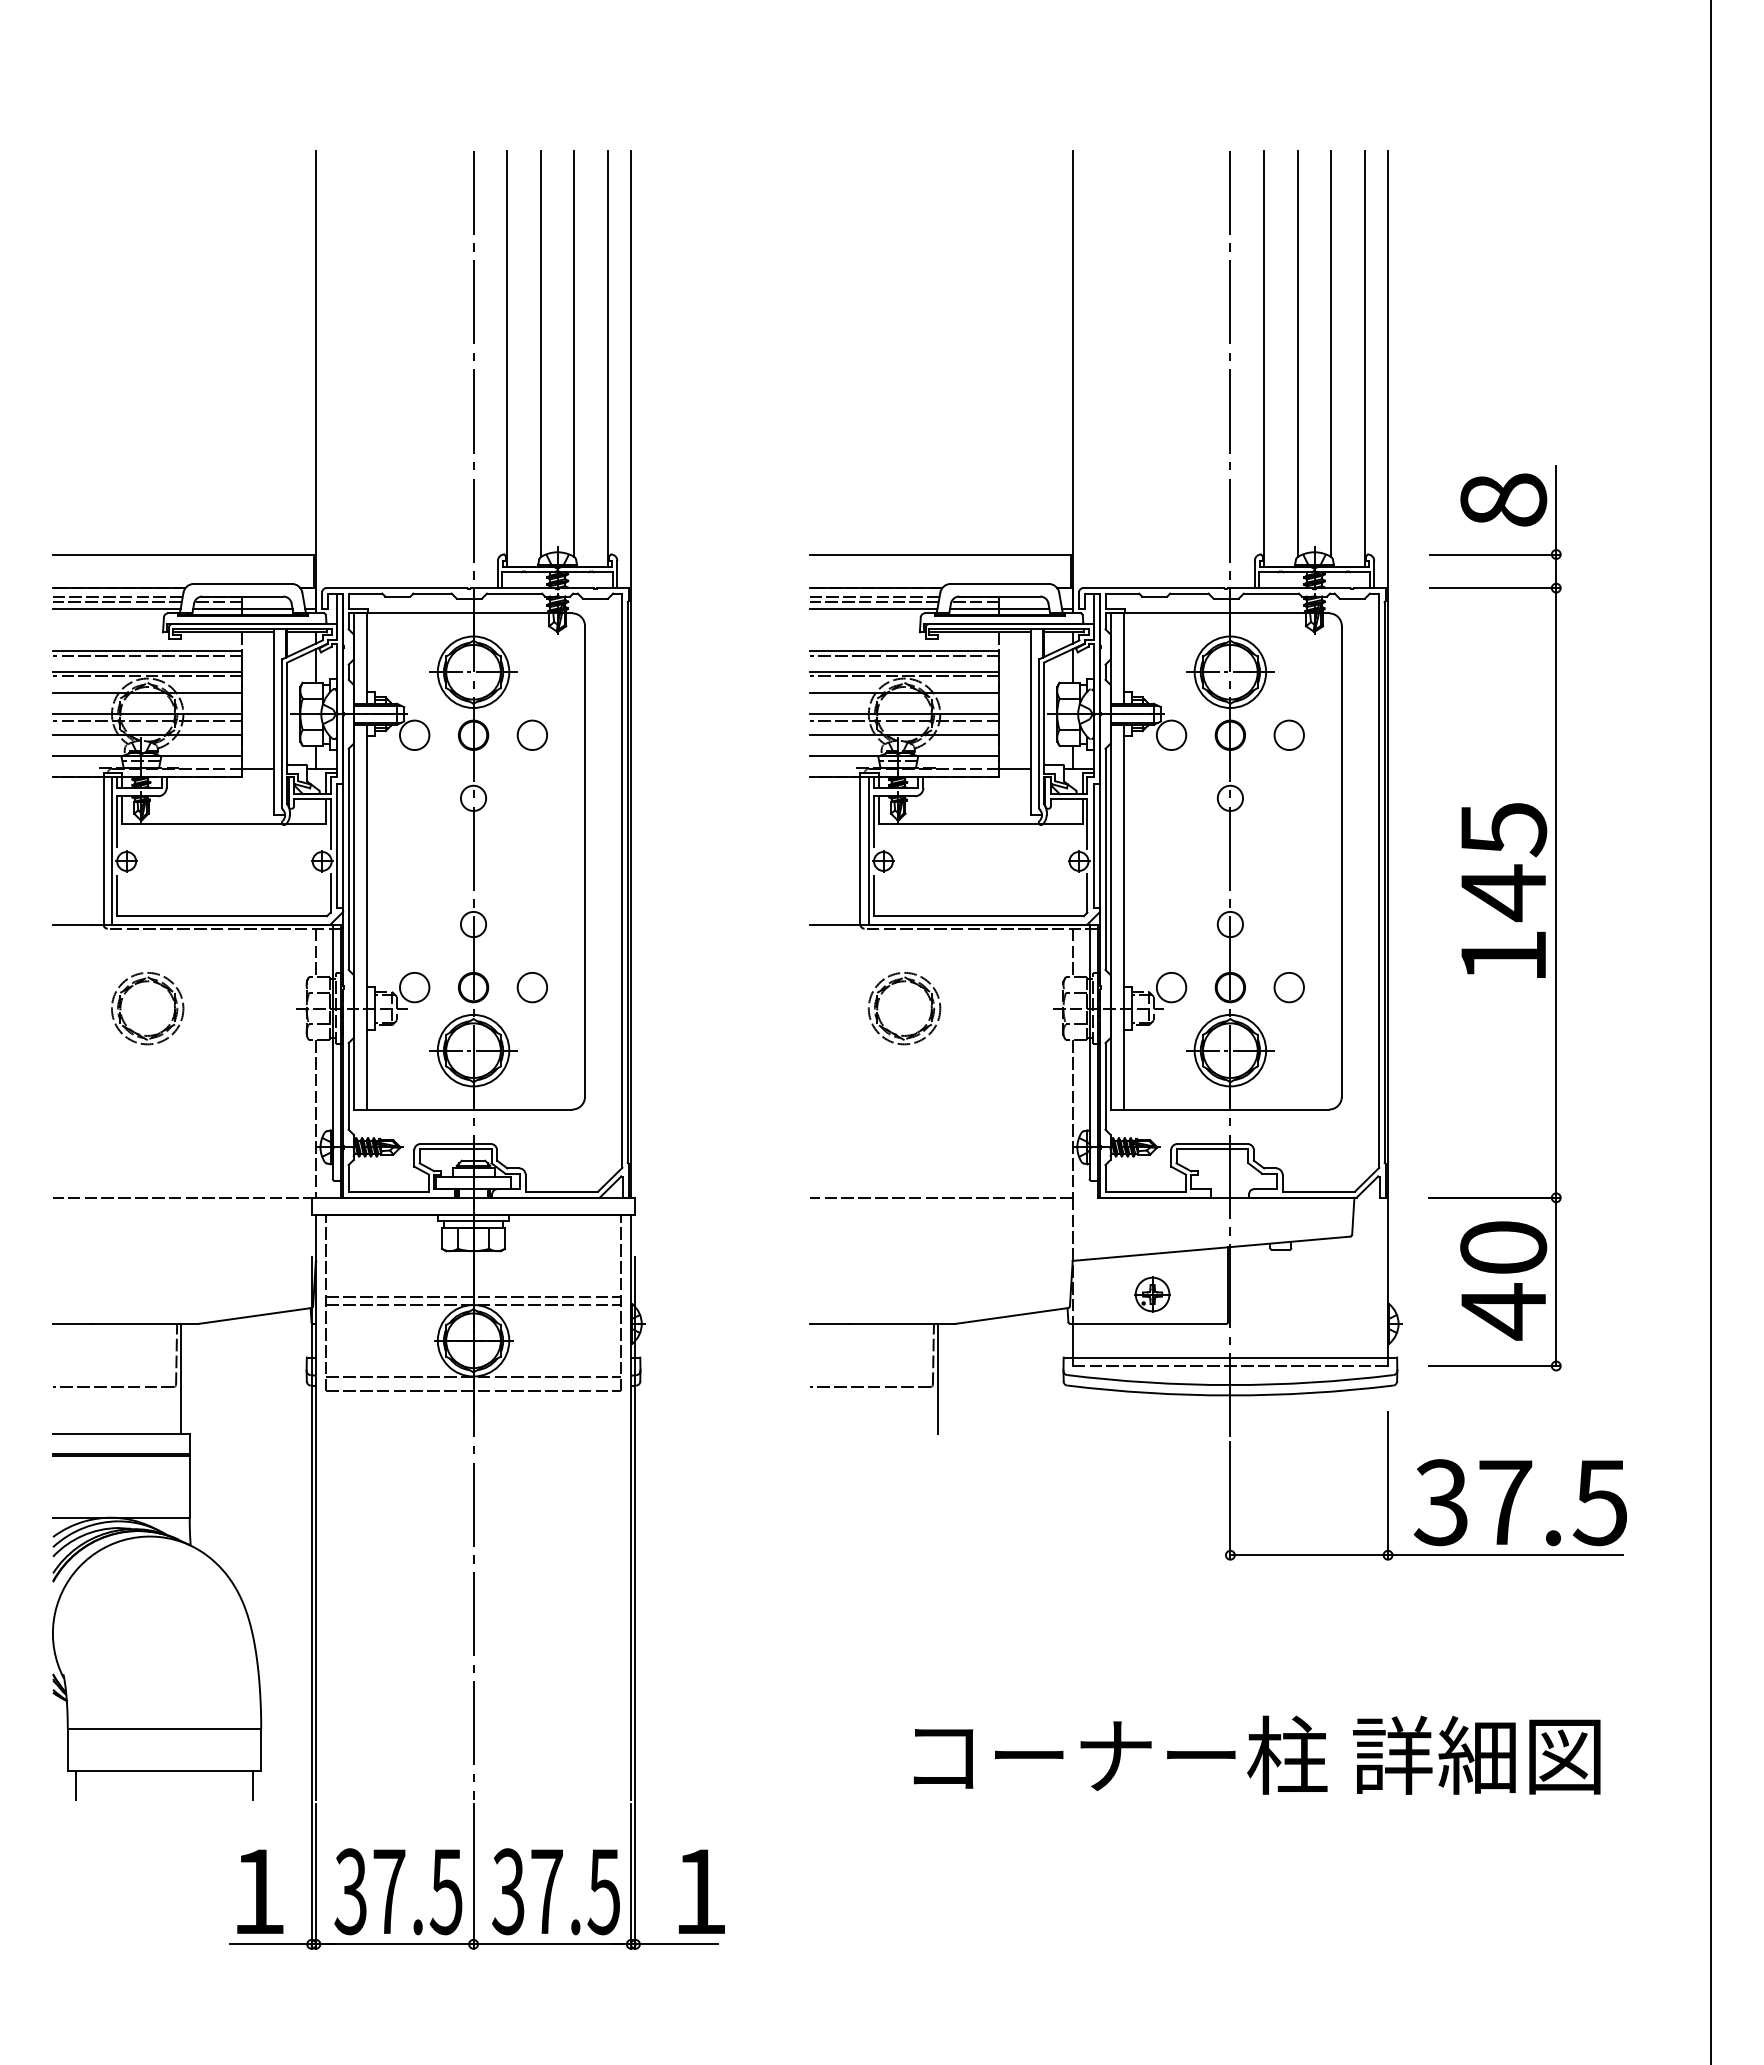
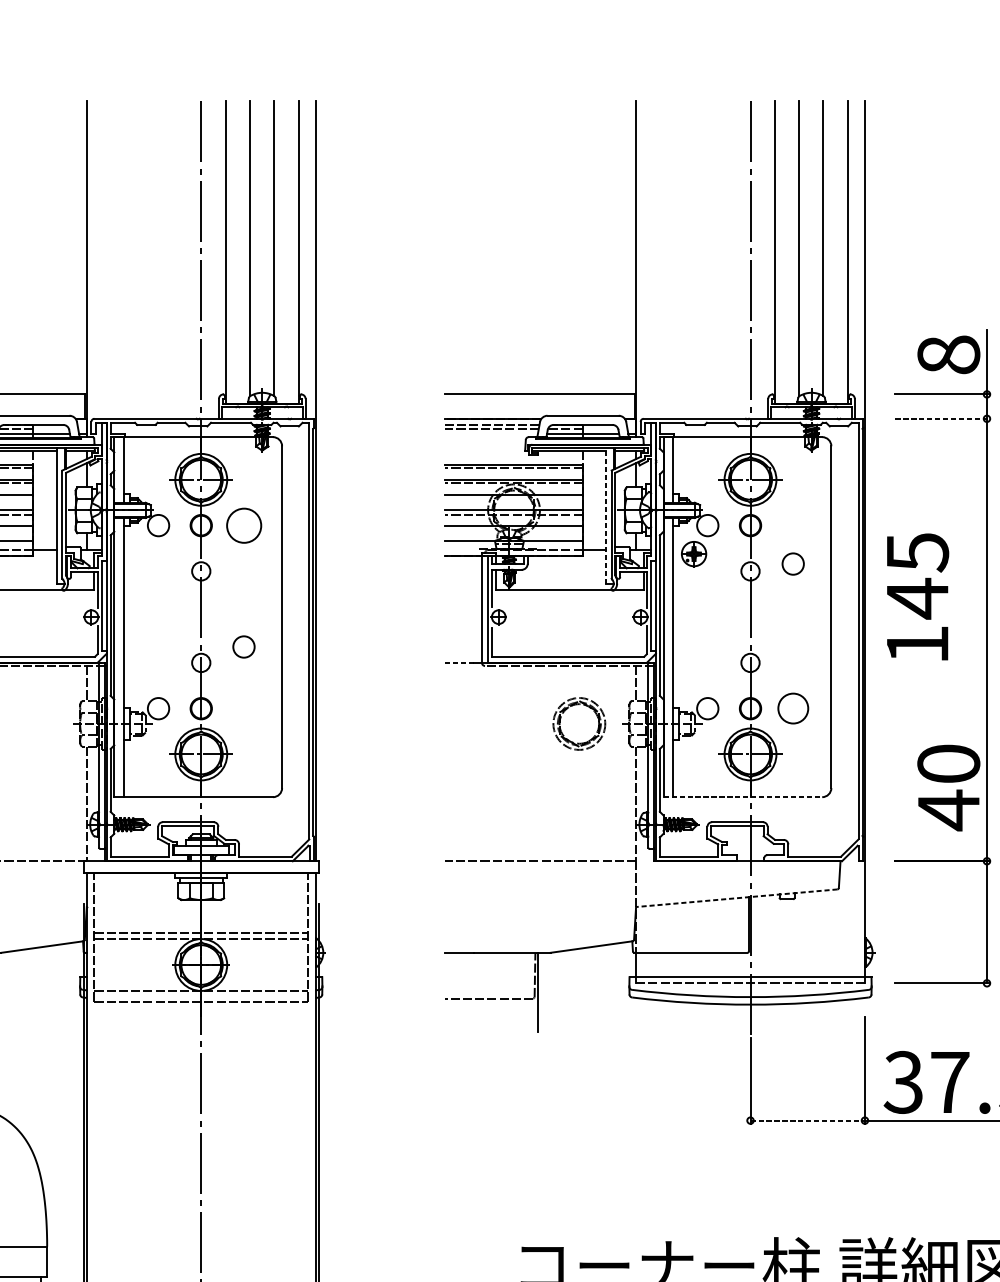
line: (1495, 588) -> (942, 419), solid -> dashed
line: (873, 609) -> (491, 434), removed
line: (1031, 721) -> (606, 515), solid -> dashed
circle: (531, 734) -> (243, 525), size x1.6
circle: (1288, 734) -> (792, 563), moved
text: (1504, 890) -> (918, 596), moved
line: (829, 924) -> (459, 662), solid -> dashed
part: (916, 985) -> (588, 707), moved
circle: (531, 987) -> (243, 646), moved
circle: (1288, 987) -> (792, 708), size x1.4
line: (1220, 1109) -> (743, 797), solid -> dashed
line: (1211, 1248) -> (736, 898), solid -> dashed
text: (1503, 1280) -> (948, 787), moved
part: (1152, 1294) -> (693, 554), moved
line: (1309, 1555) -> (807, 1120), solid -> dashed

